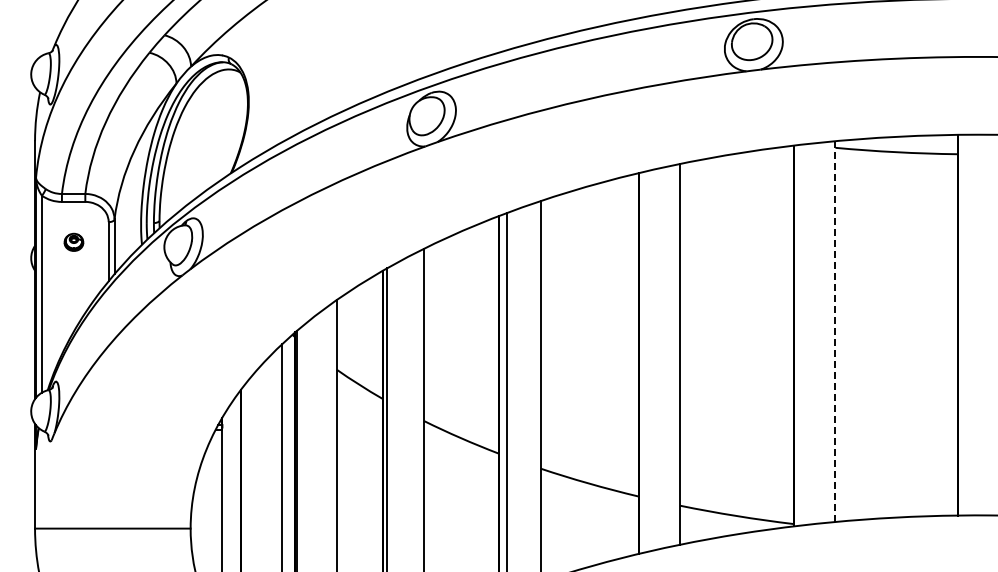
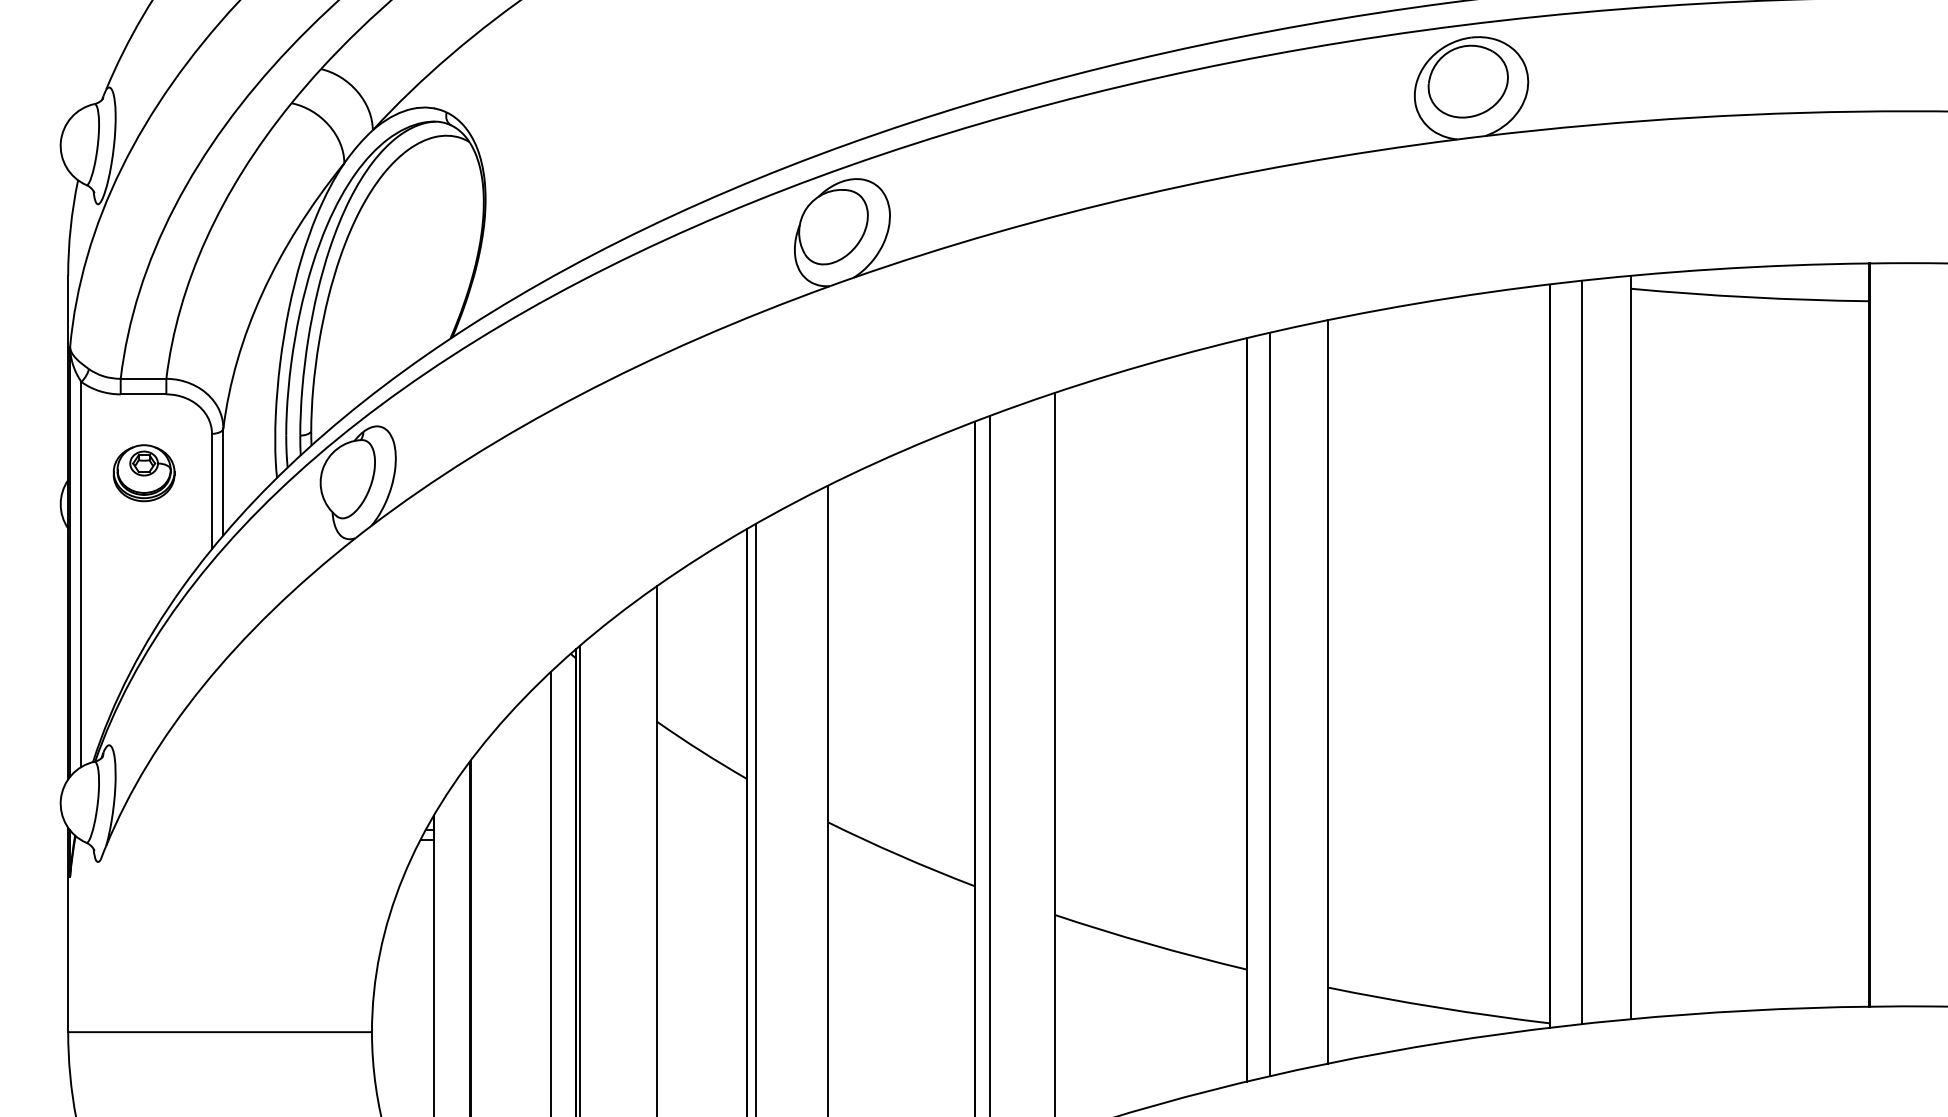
part: (73, 242) -> (143, 473), size x1.67
line: (835, 332) -> (1630, 649), dashed -> solid
line: (810, 333) -> (1582, 651), added
line: (650, 360) -> (1269, 703), added

